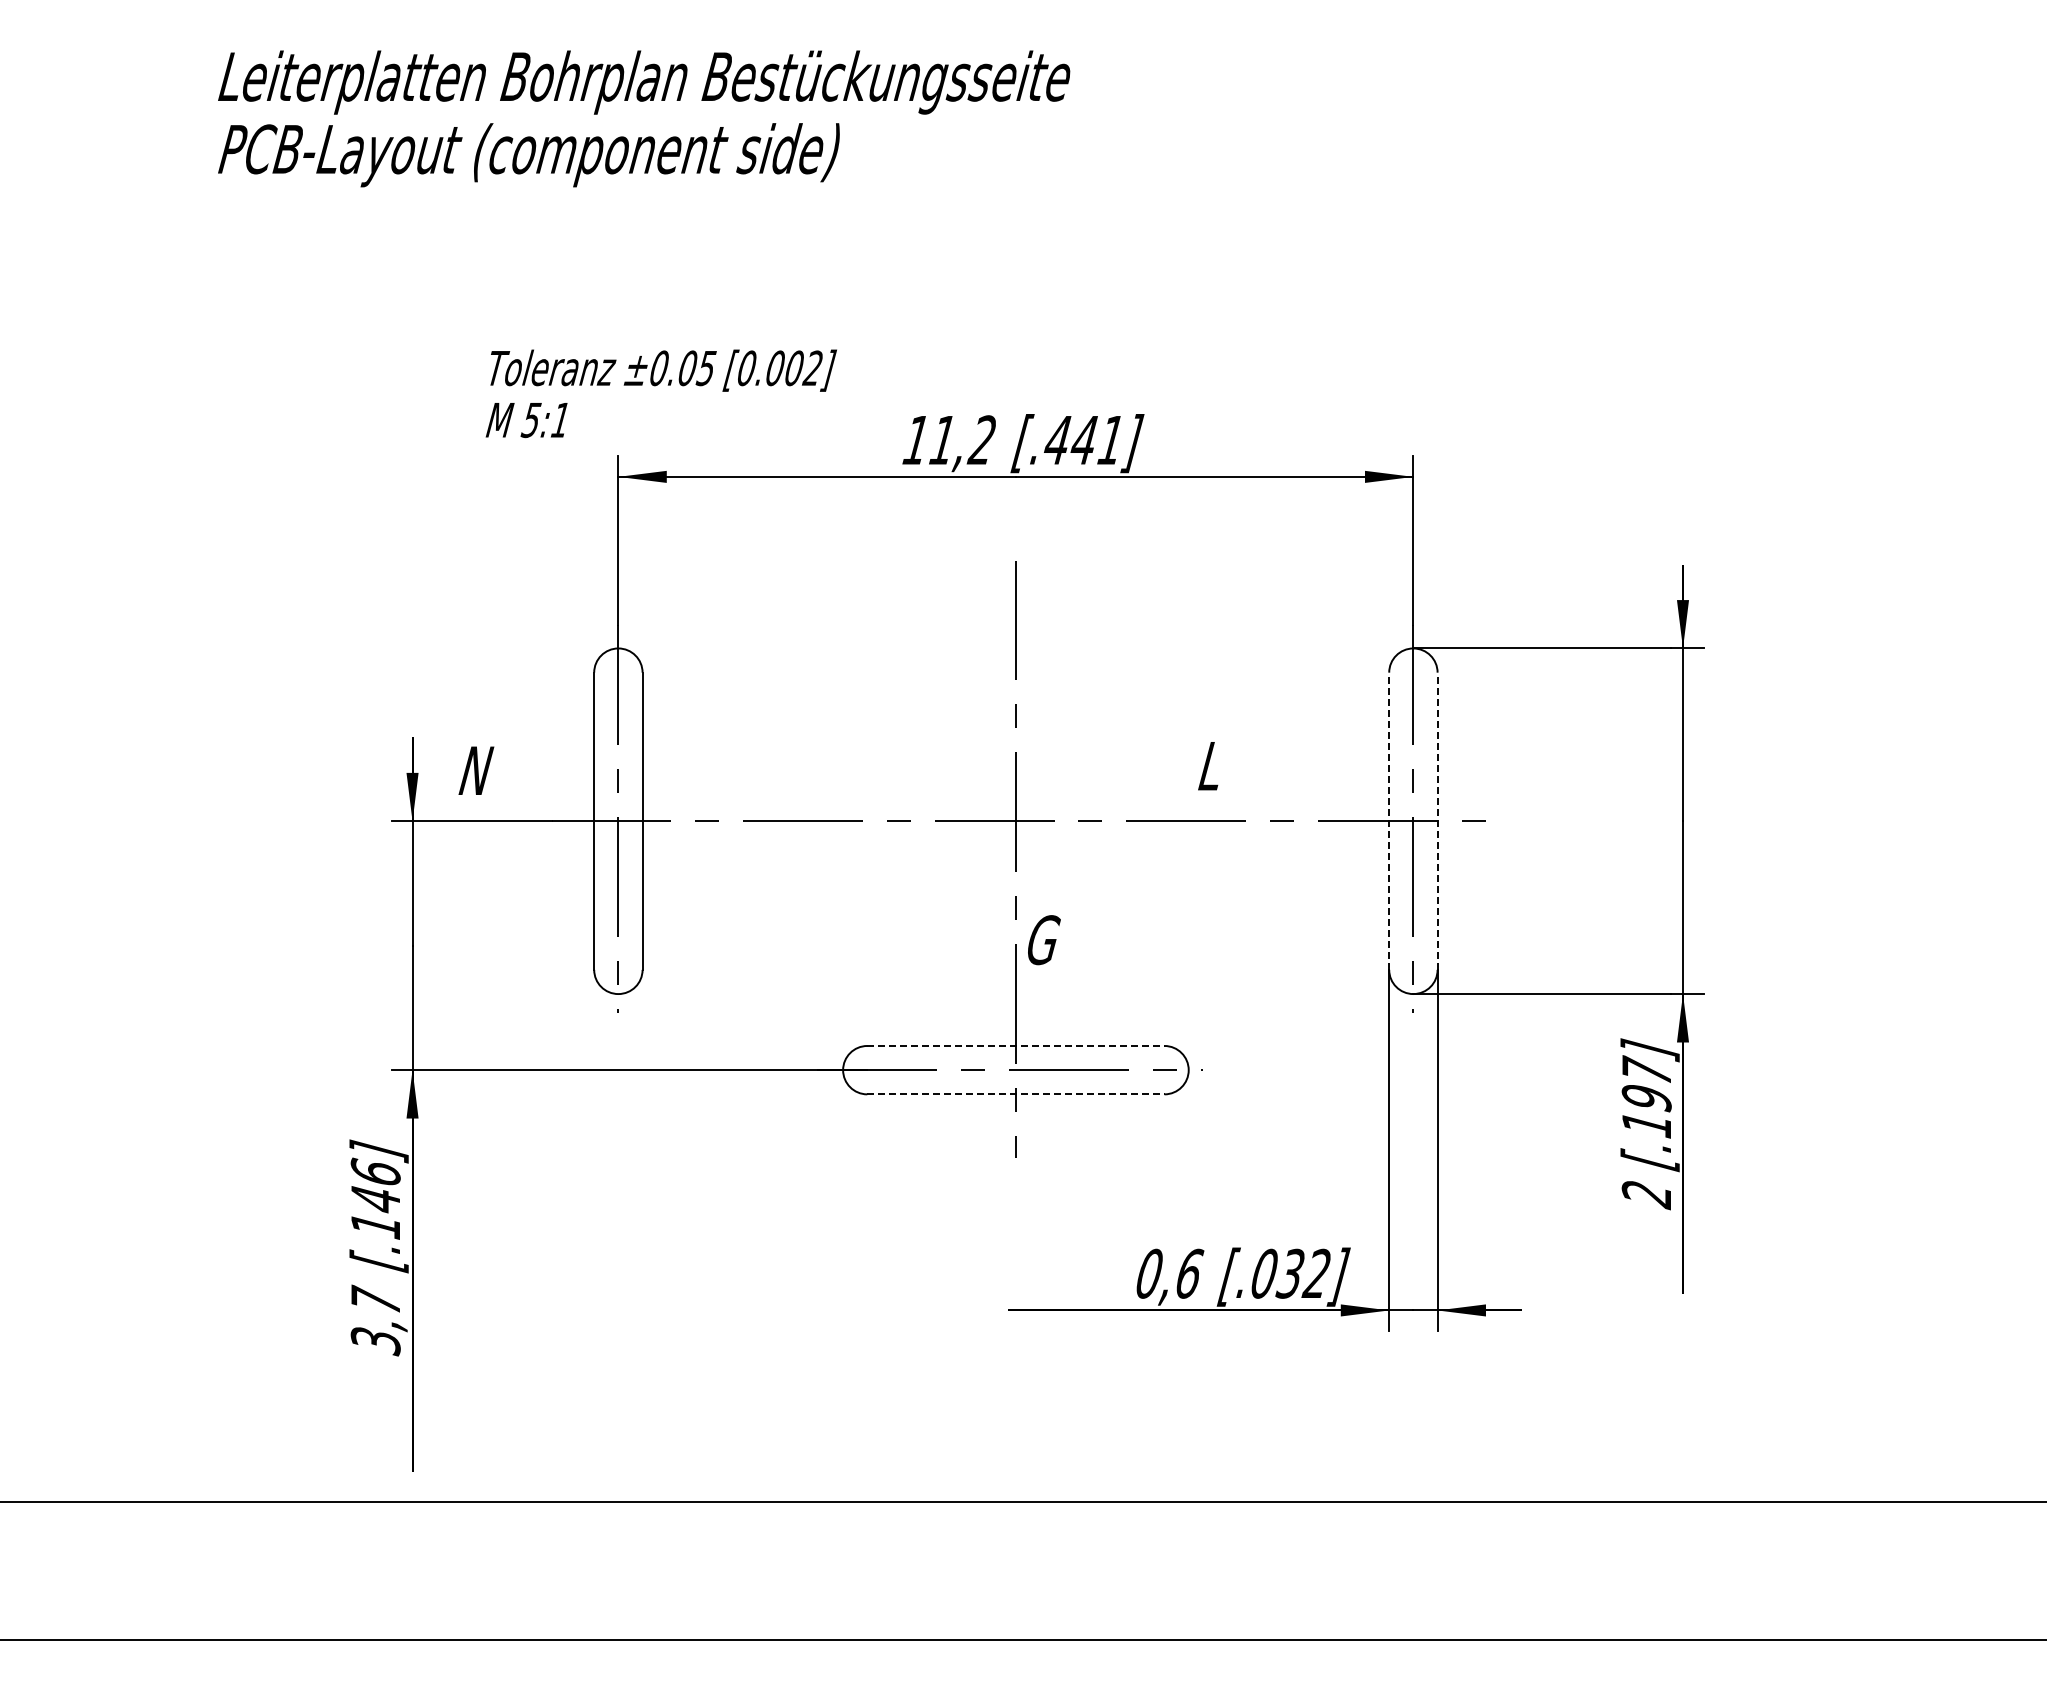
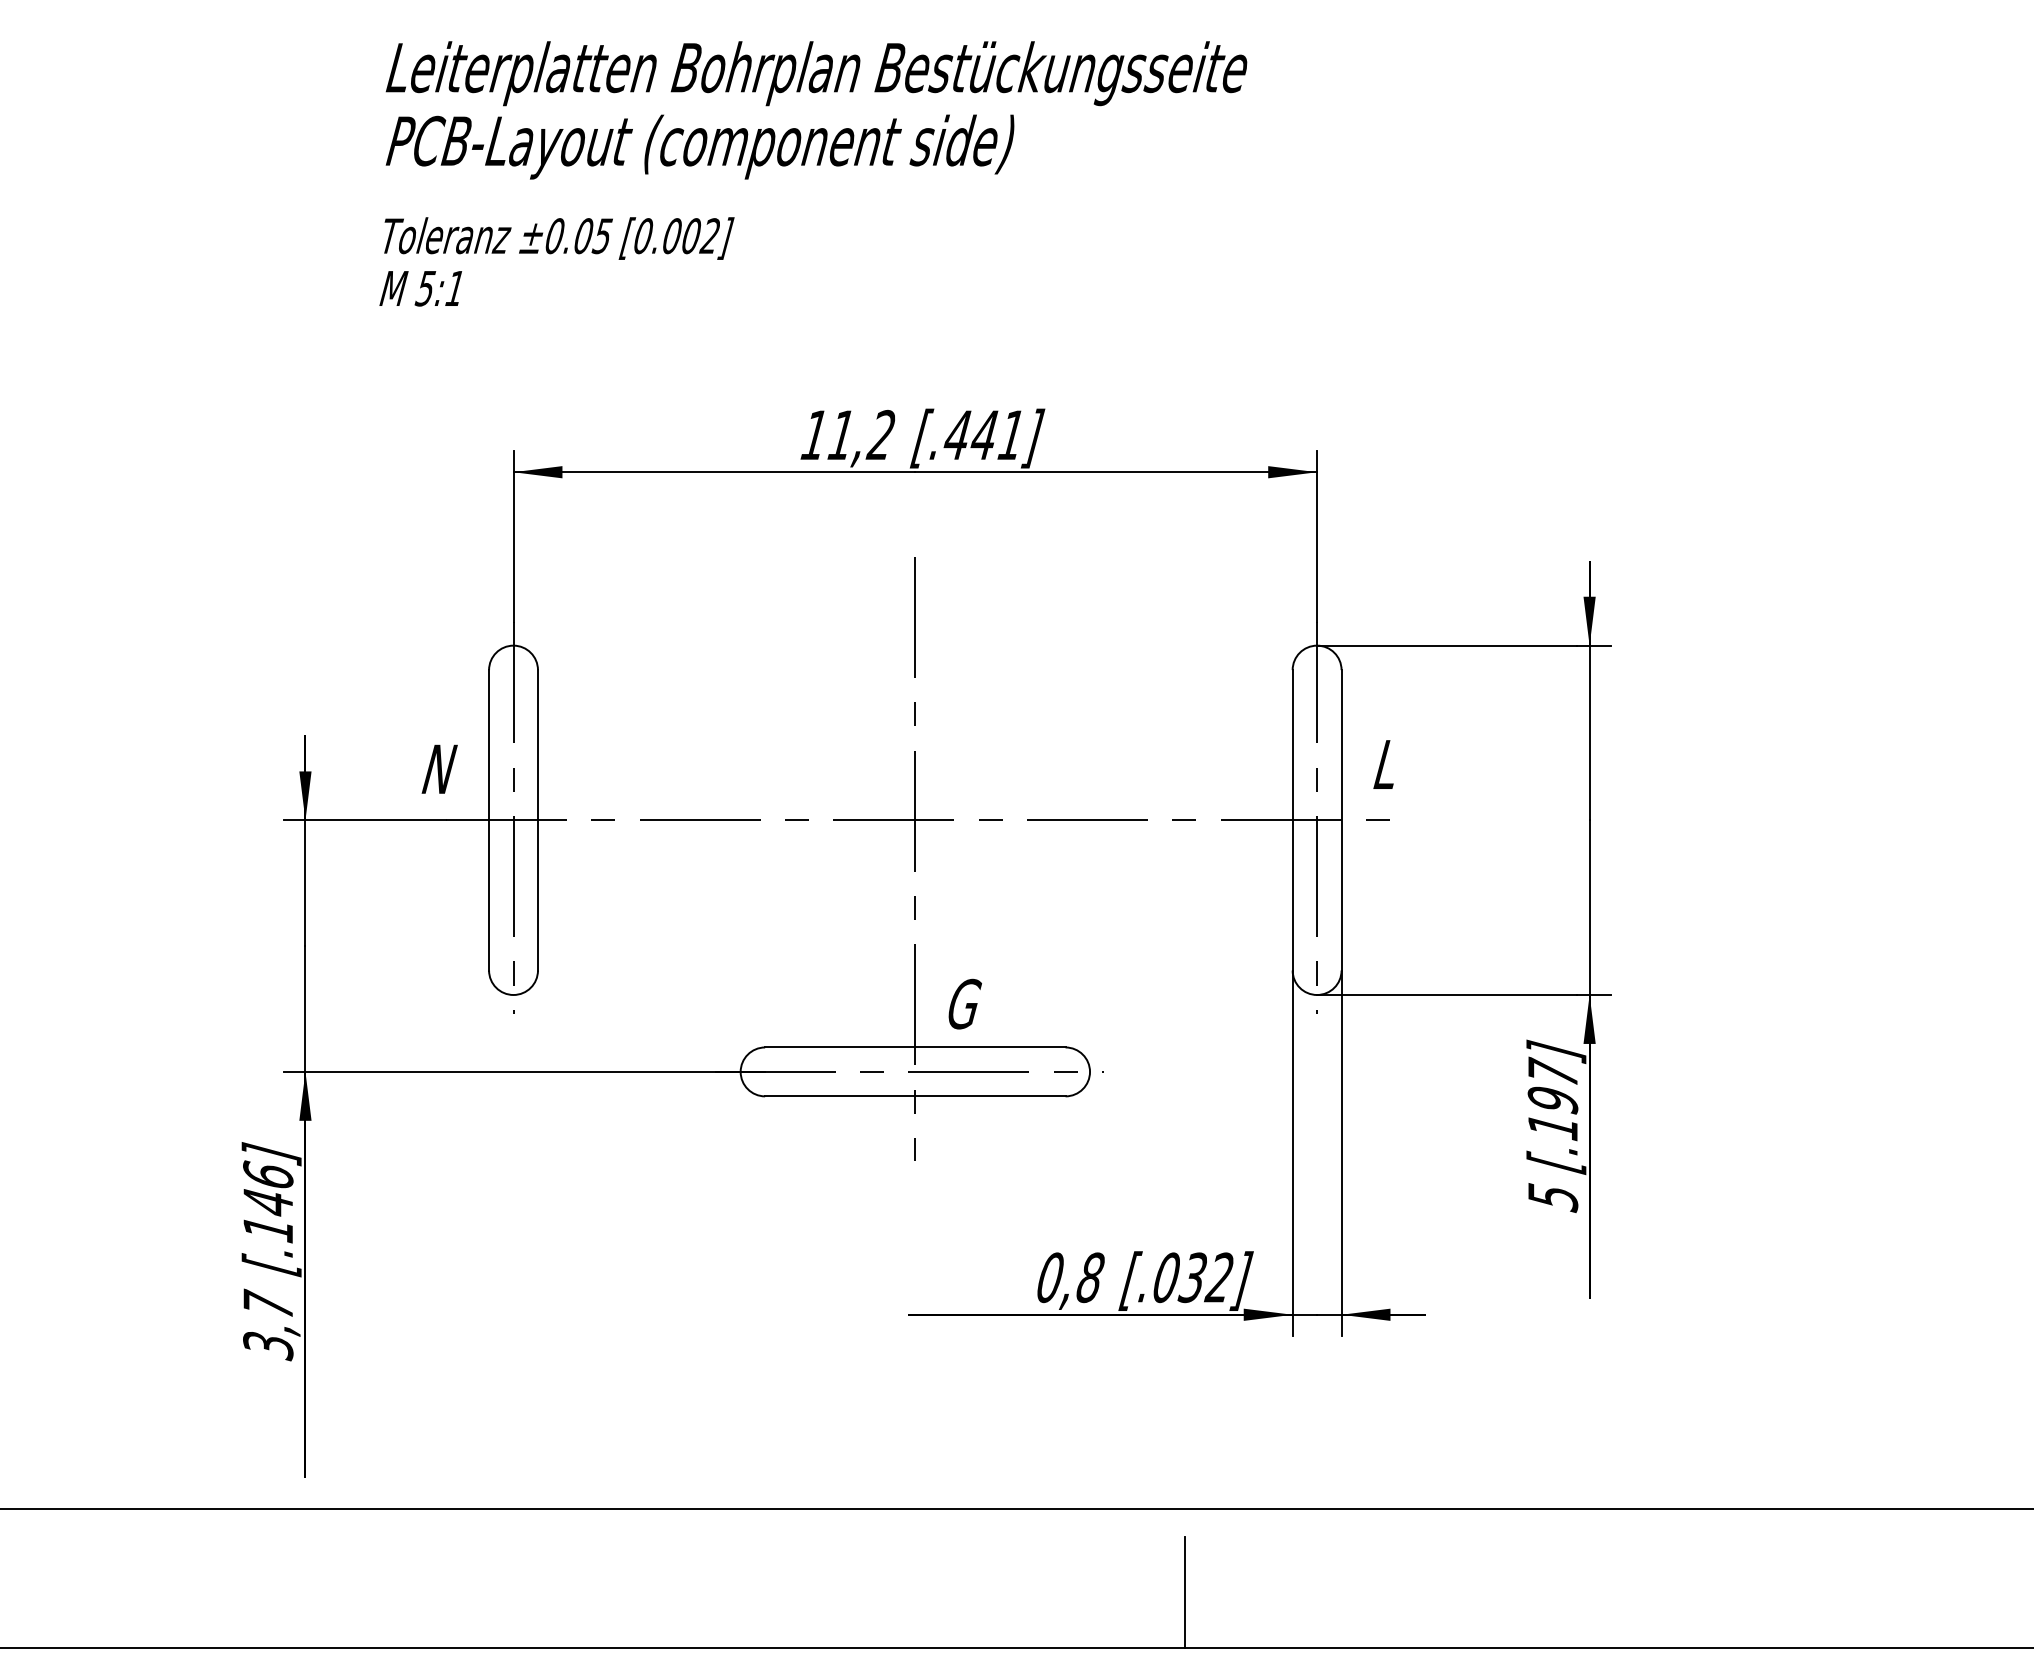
text: (644, 118) -> (816, 109), moved
text: (660, 393) -> (556, 261), moved
text: (1208, 766) -> (1383, 764), moved
text: (476, 770) -> (439, 769), moved
line: (1389, 821) -> (1292, 820), dashed -> solid
line: (1437, 821) -> (1341, 820), dashed -> solid
text: (1044, 940) -> (965, 1004), moved
line: (1015, 1045) -> (914, 1046), dashed -> solid
line: (1015, 1094) -> (914, 1096), dashed -> solid
text: (1646, 1195) -> (1552, 1198), 2 -> 5
text: (1189, 1273) -> (1090, 1277), 0,6 -> 0,8
line: (1282, 1584) -> (1184, 1591), added

